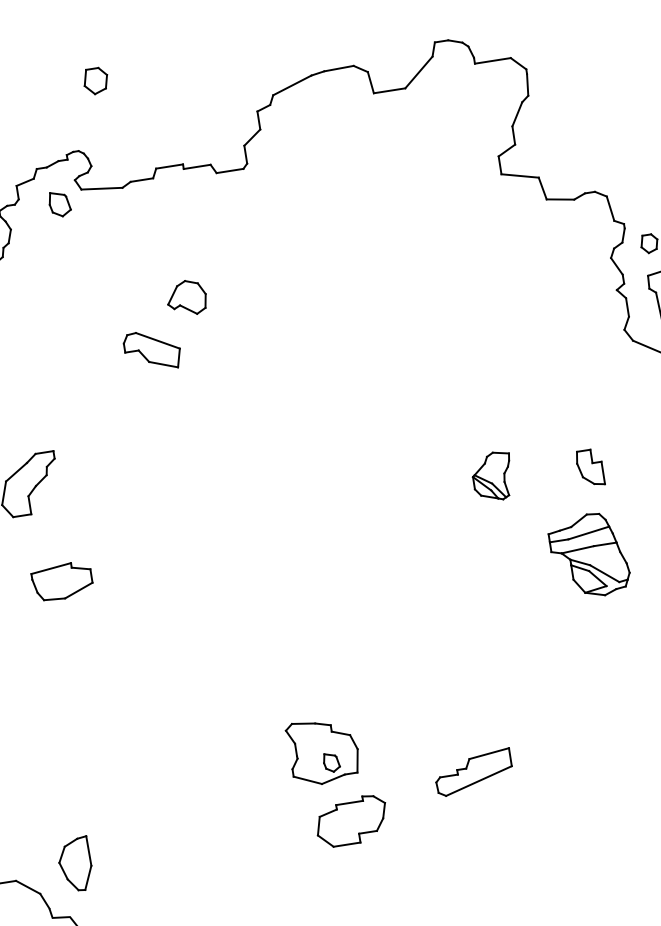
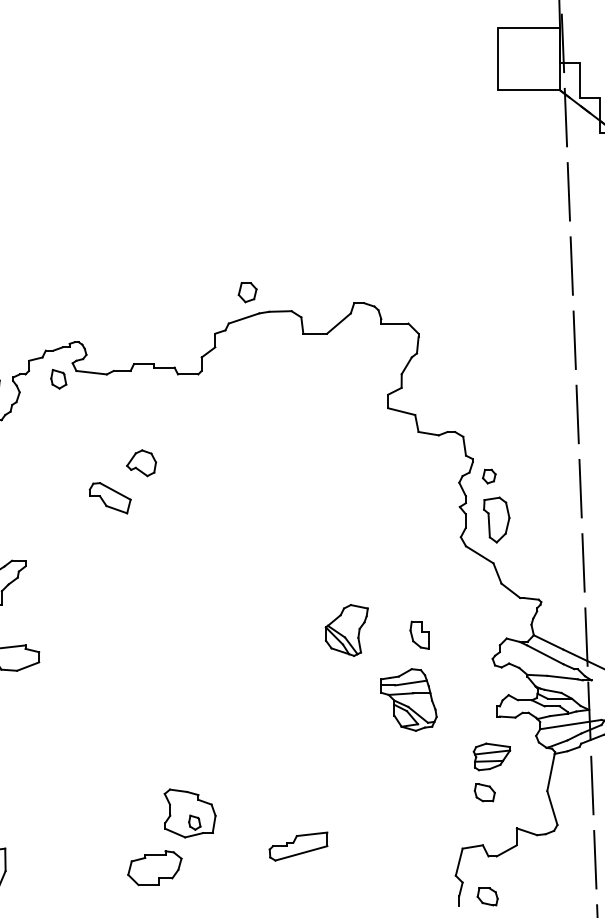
part: (95, 80) -> (247, 292), moved
part: (492, 476) -> (346, 630), size x1.43
part: (351, 821) -> (154, 868), moved

